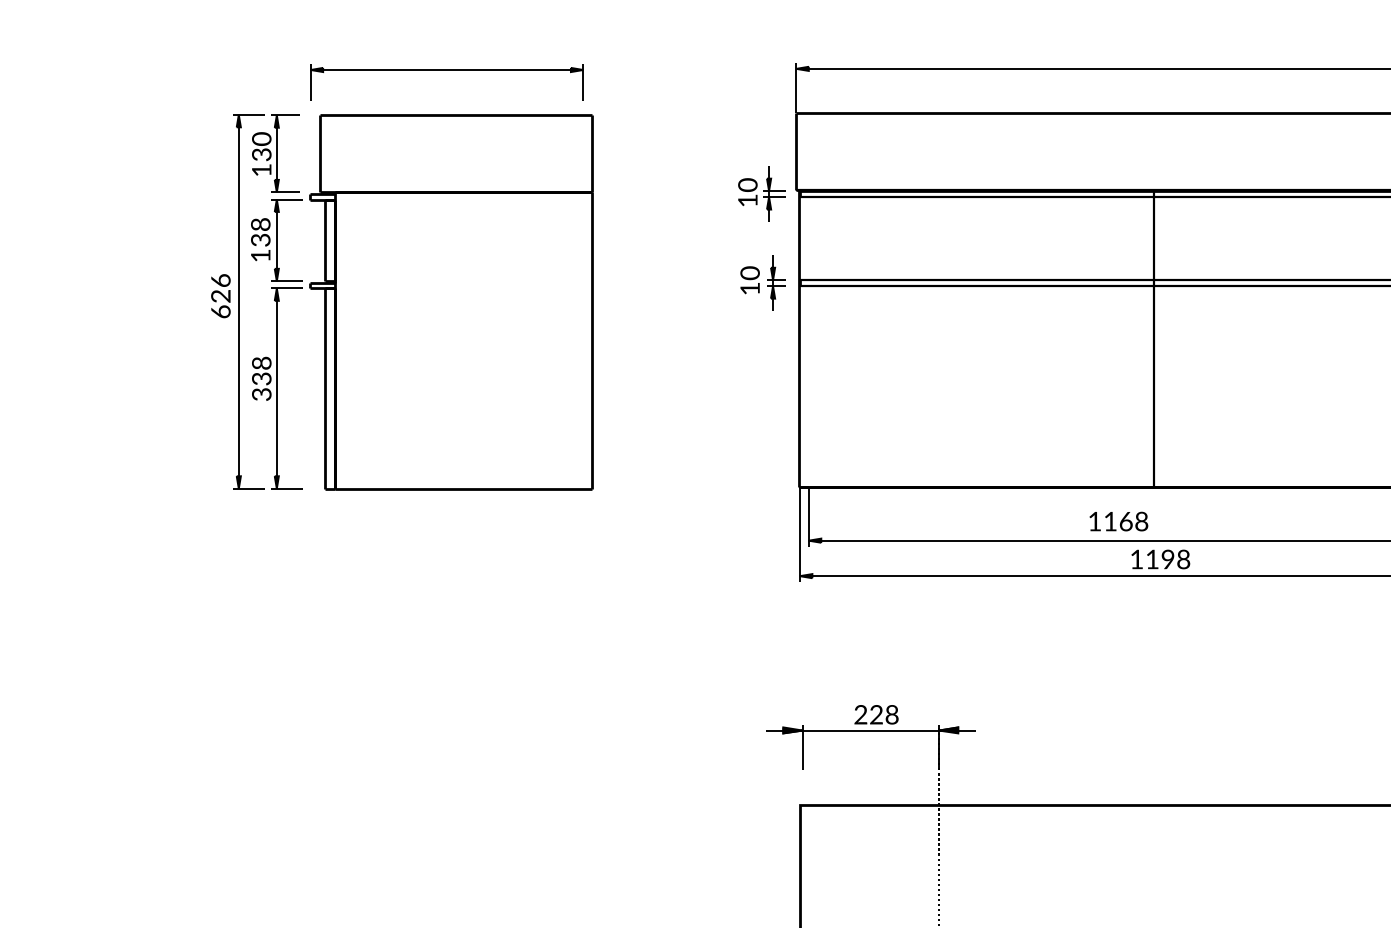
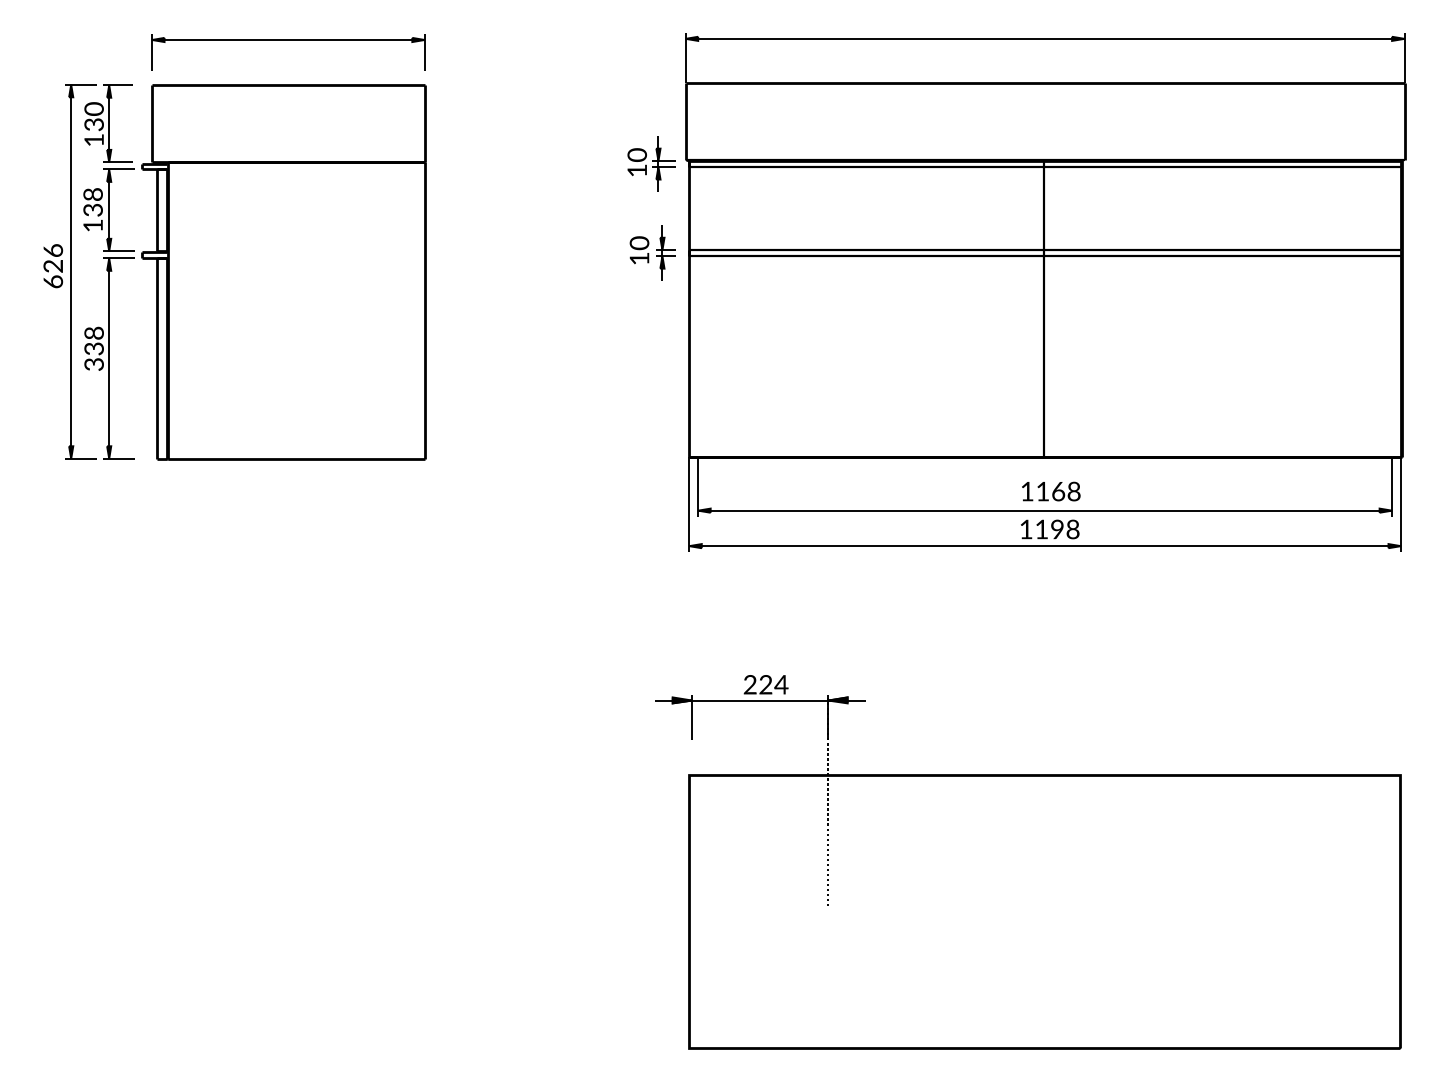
part: (447, 70) -> (288, 40), moved
part: (402, 302) -> (234, 272), moved
text: (1119, 521) -> (1051, 491), moved
text: (892, 714) -> (781, 684), 228 -> 224

